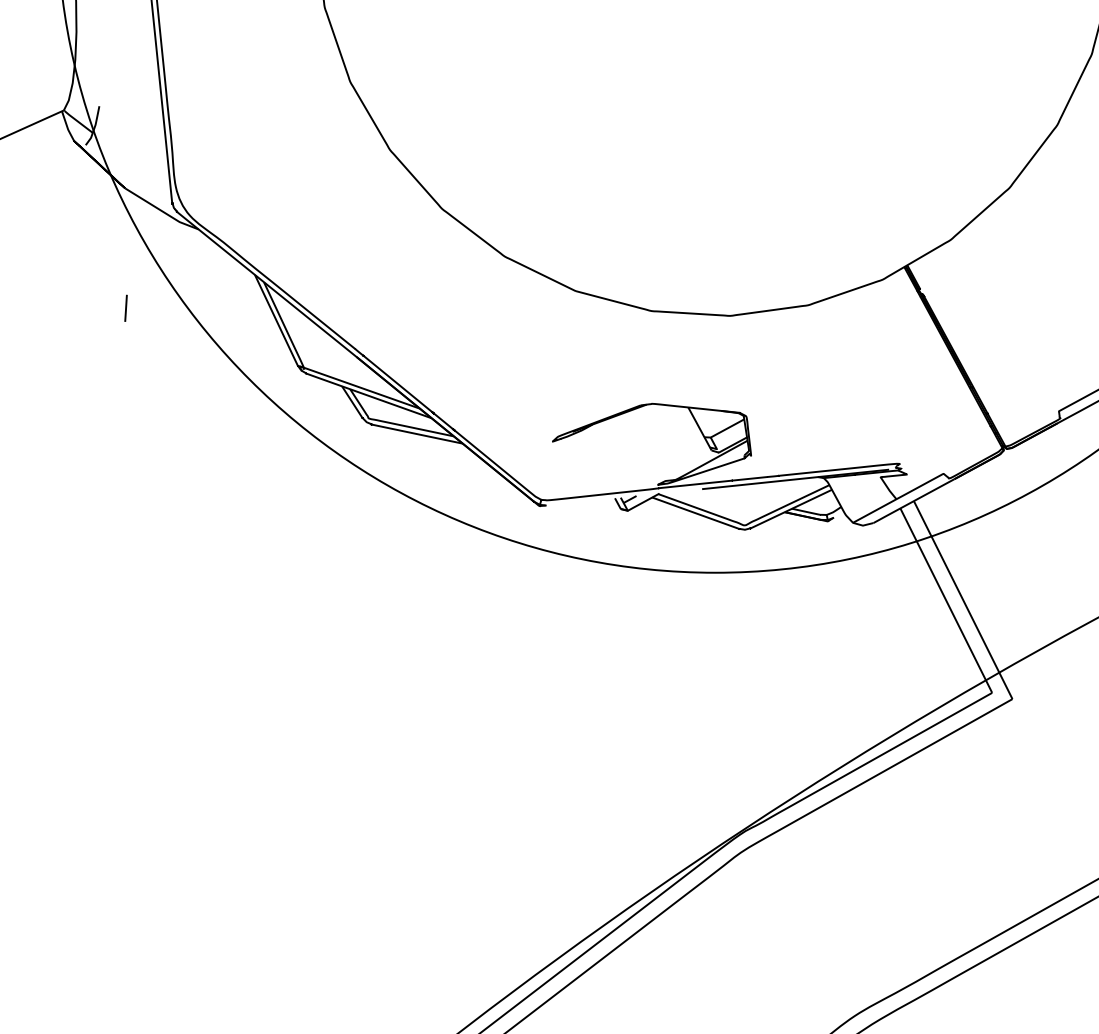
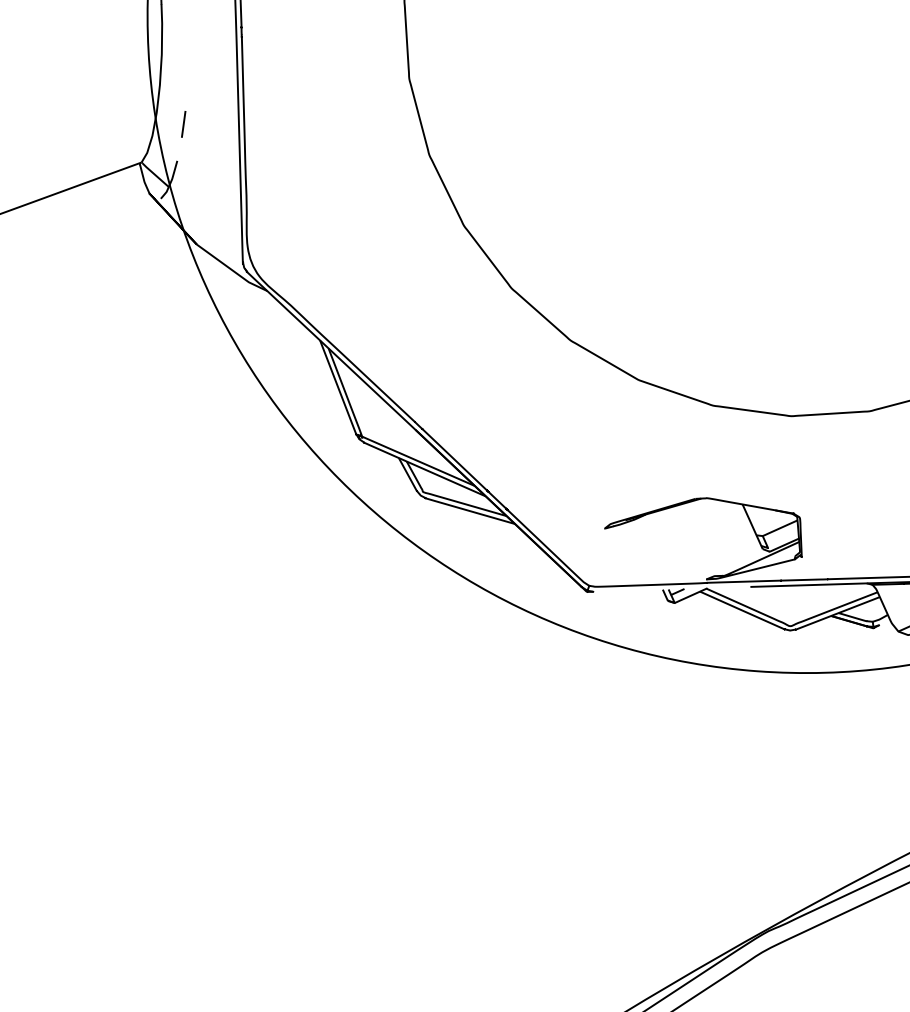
line: (125, 307) -> (183, 123), moved

